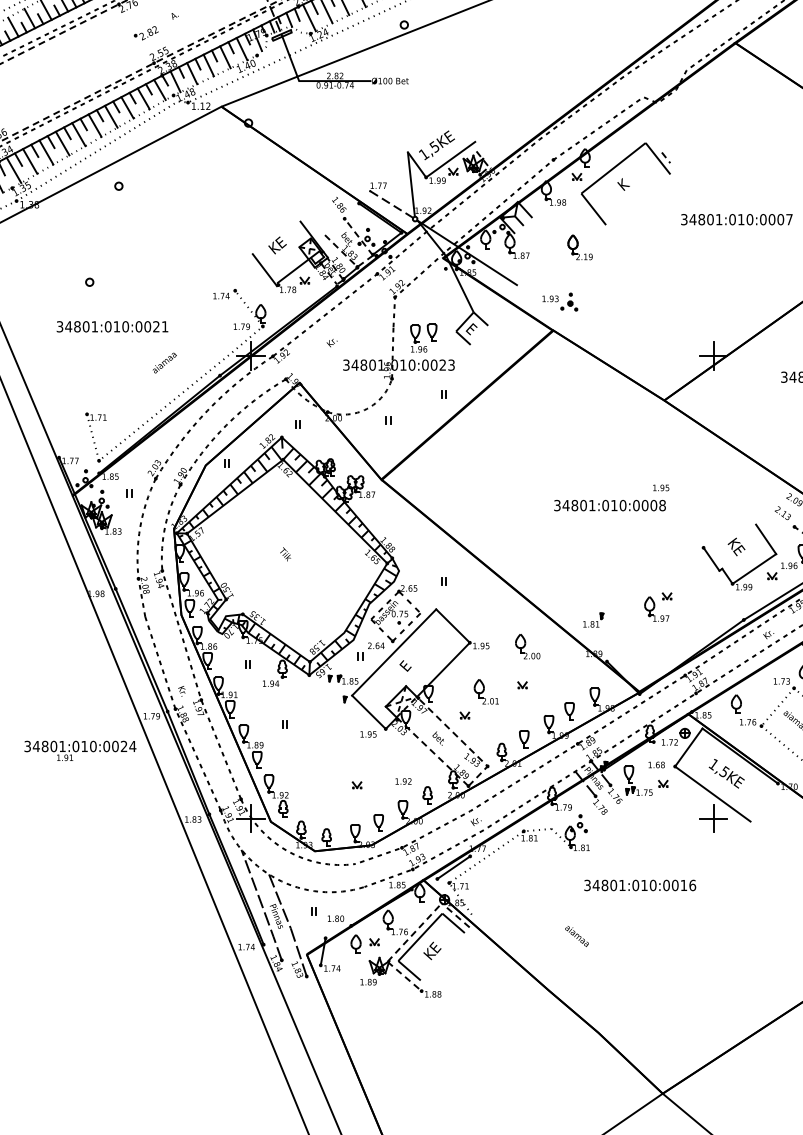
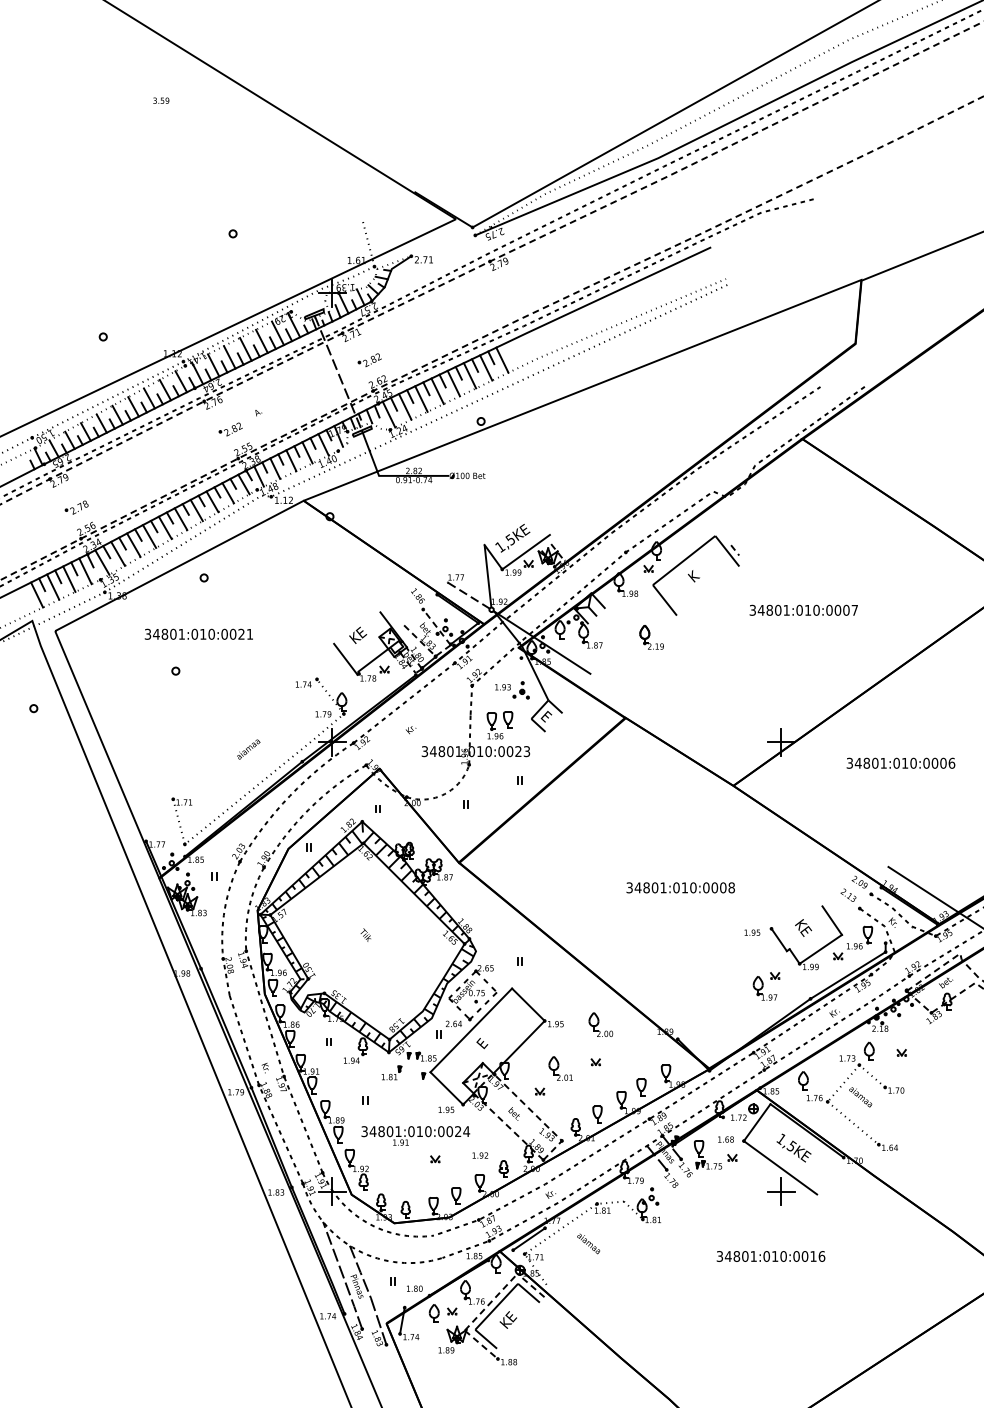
part: (560, 302) -> (512, 690), moved
text: (112, 325) -> (198, 633), moved
text: (661, 487) -> (752, 932), moved
part: (658, 607) -> (766, 986), moved
part: (593, 619) -> (391, 1072), moved
text: (80, 750) -> (415, 1135), moved
text: (639, 885) -> (770, 1256), moved
text: (576, 935) -> (588, 1243), moved

